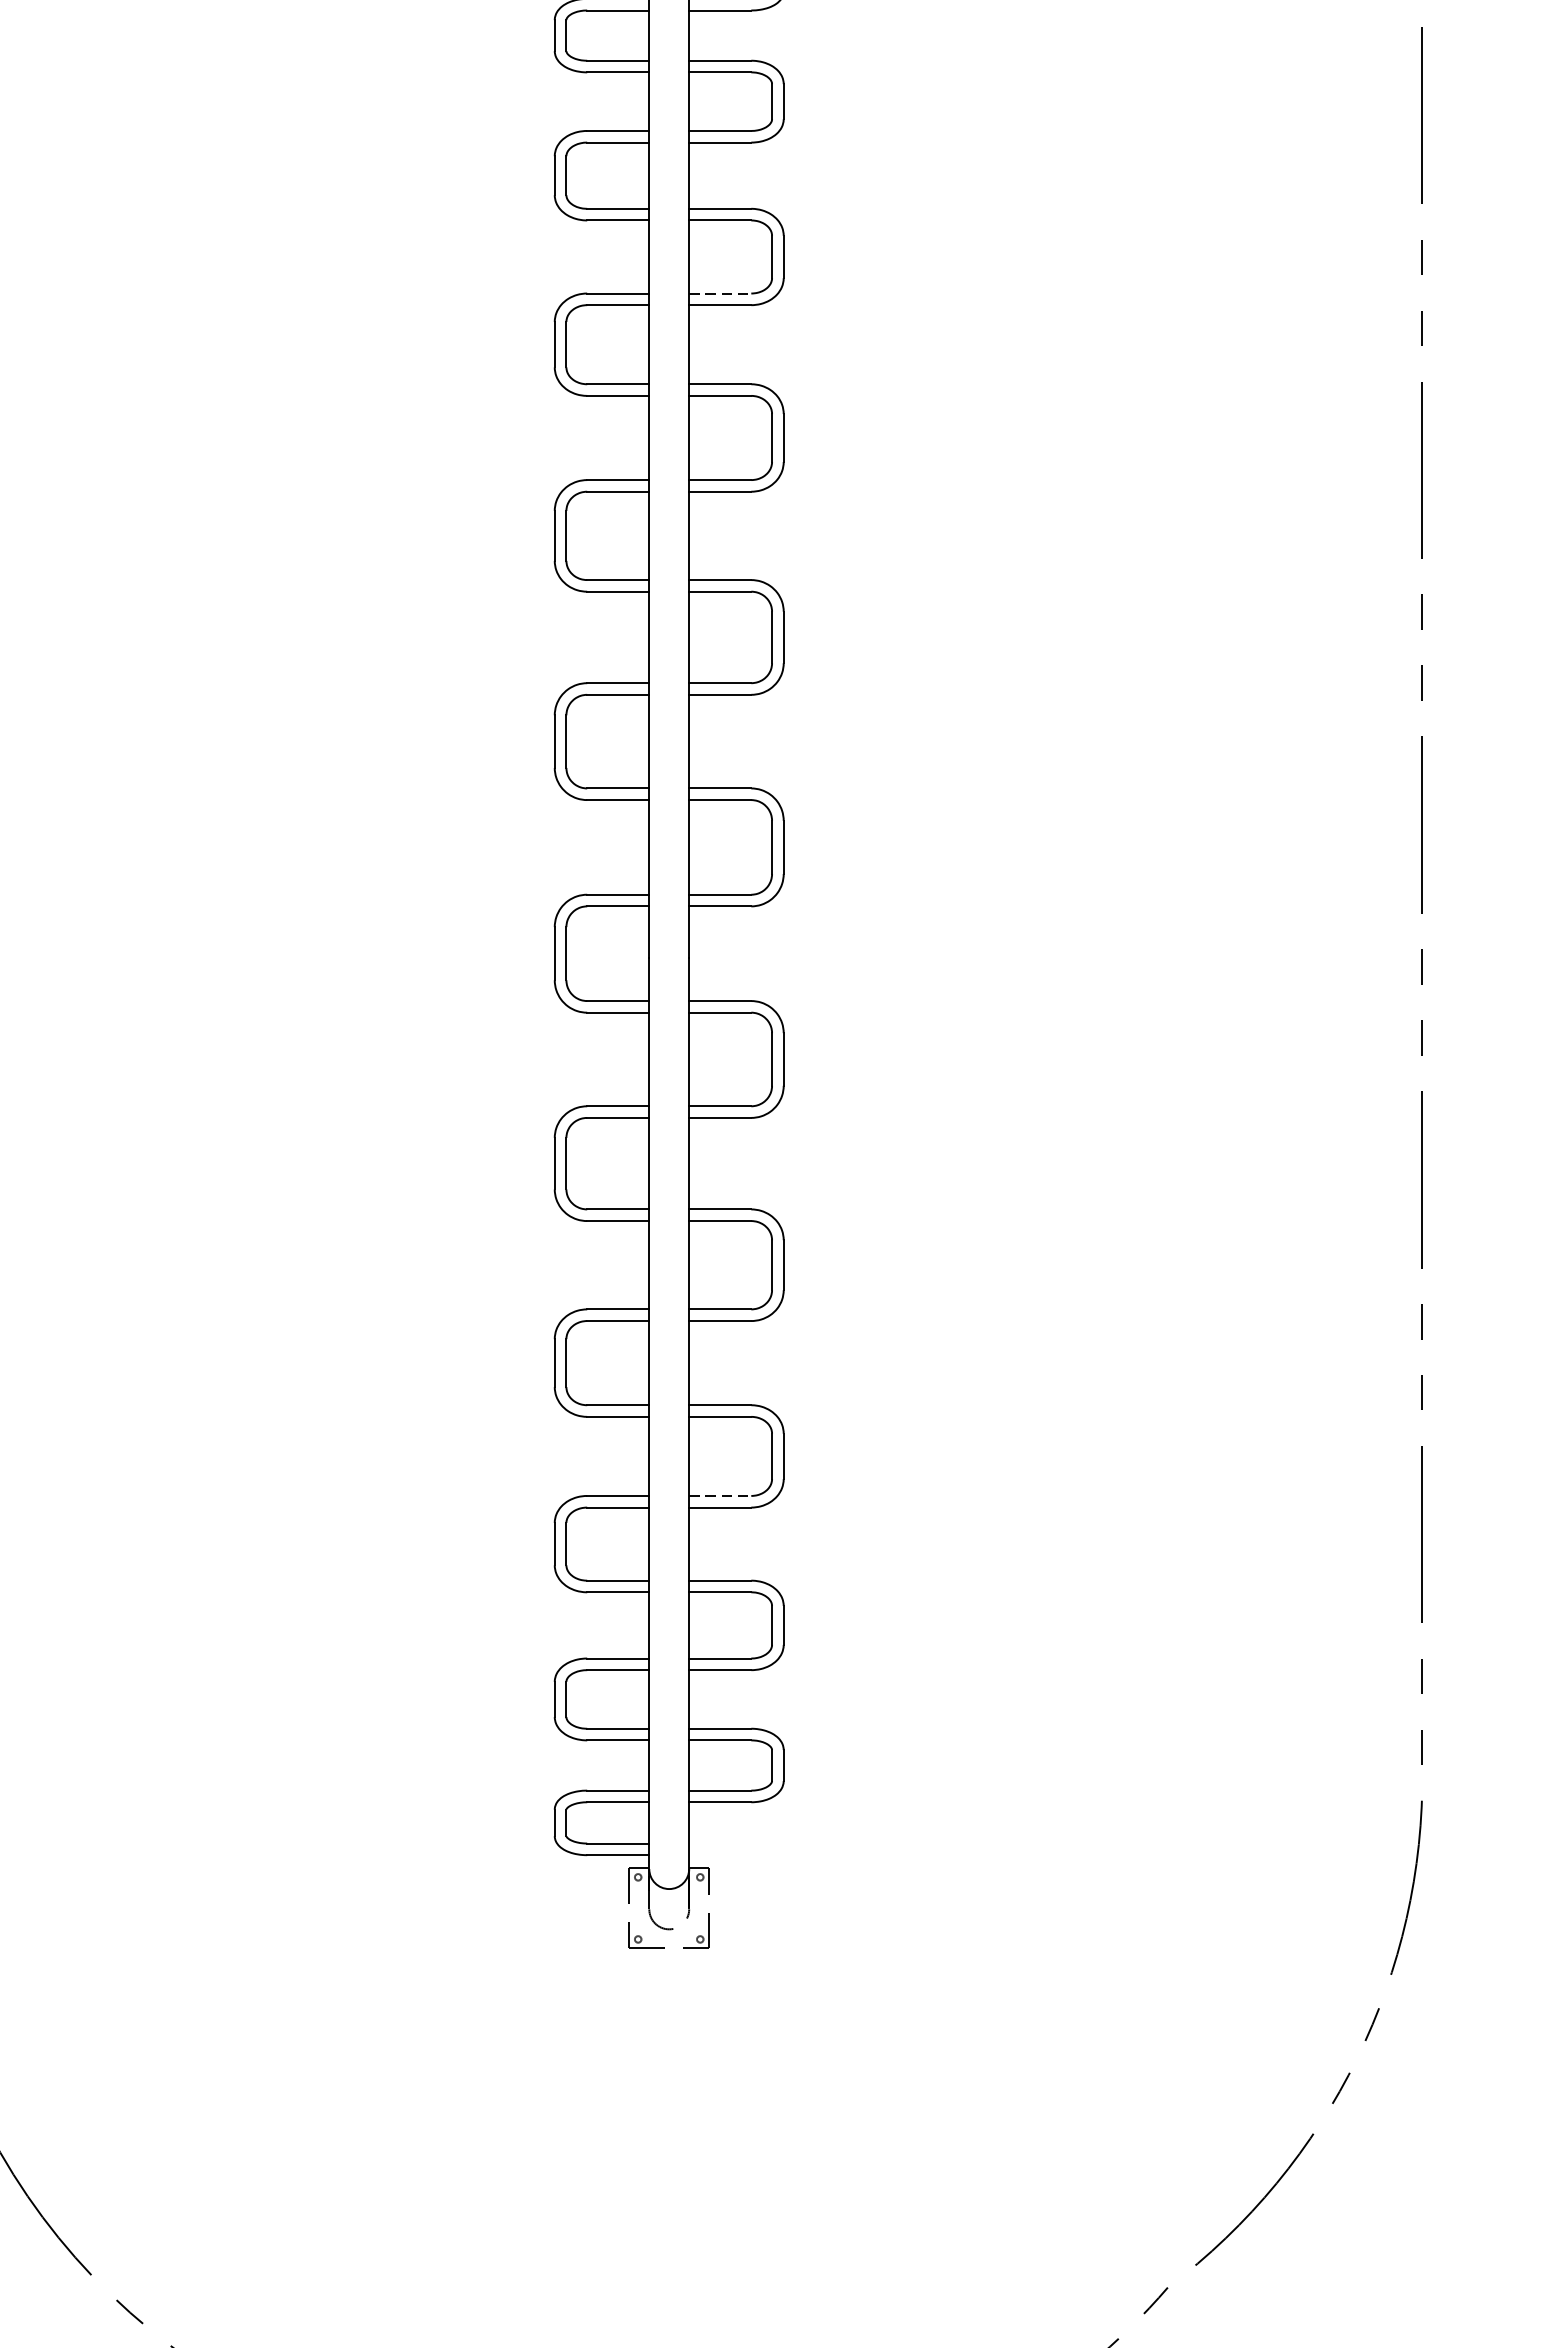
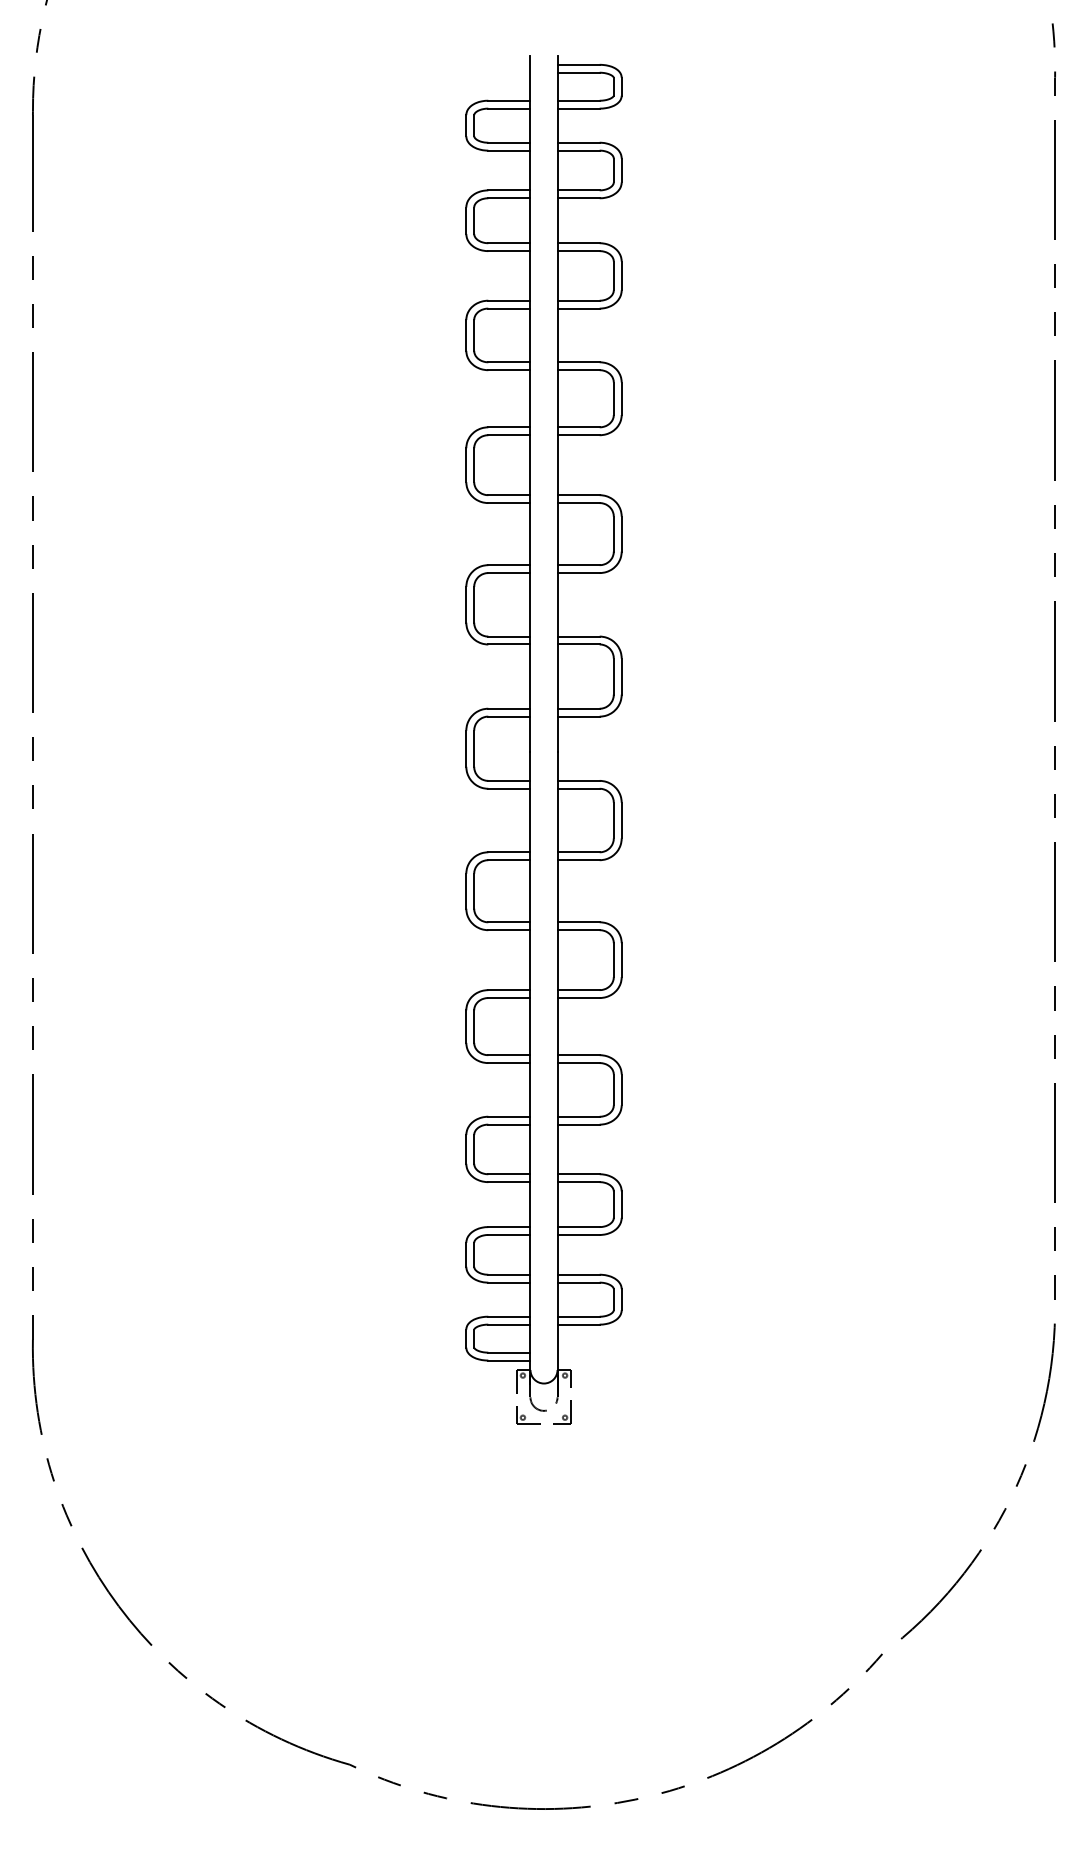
line: (721, 293) -> (579, 300), dashed -> solid
line: (721, 1495) -> (579, 1116), dashed -> solid

